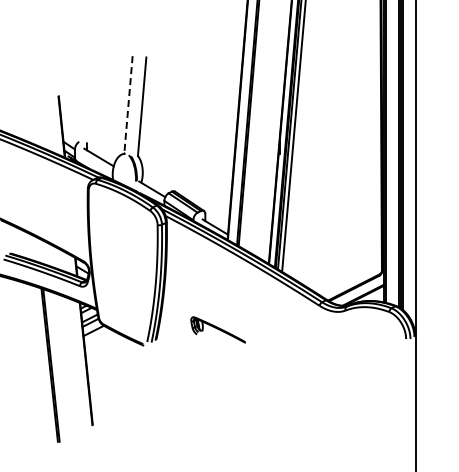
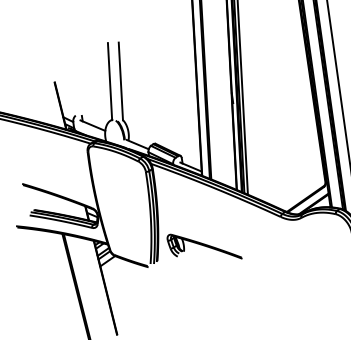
line: (128, 104) -> (110, 81), dashed -> solid
part: (218, 329) -> (204, 246), size x1.67

